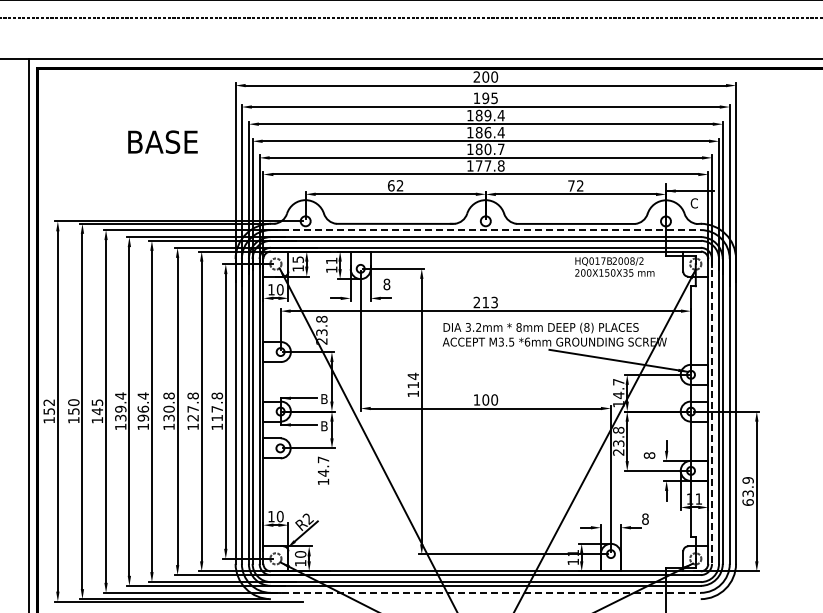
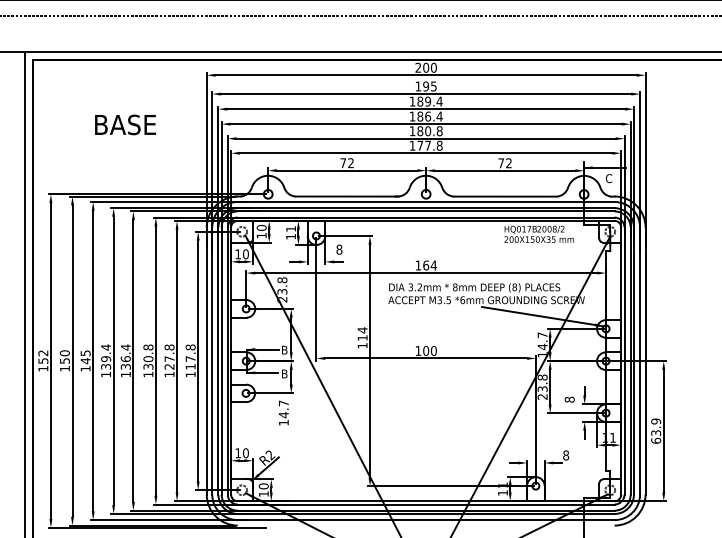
text: (162, 141) -> (125, 124), moved
text: (500, 149) -> (439, 131), 180.7 -> 180.8
text: (391, 185) -> (343, 162), 62 -> 72
line: (485, 230) -> (425, 202), dashed -> solid
text: (297, 259) -> (261, 227), 15 -> 10
text: (485, 302) -> (425, 265), 213 -> 164
line: (712, 411) -> (624, 361), dashed -> solid
text: (142, 417) -> (125, 366), 196.4 -> 136.4
line: (485, 592) -> (425, 519), dashed -> solid

